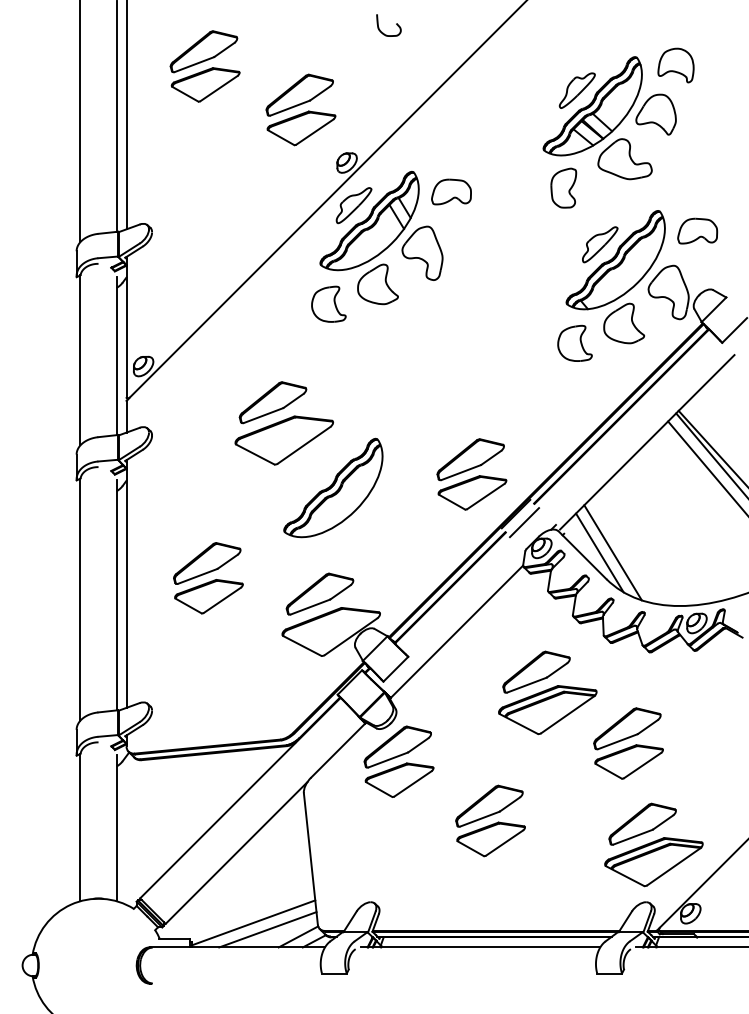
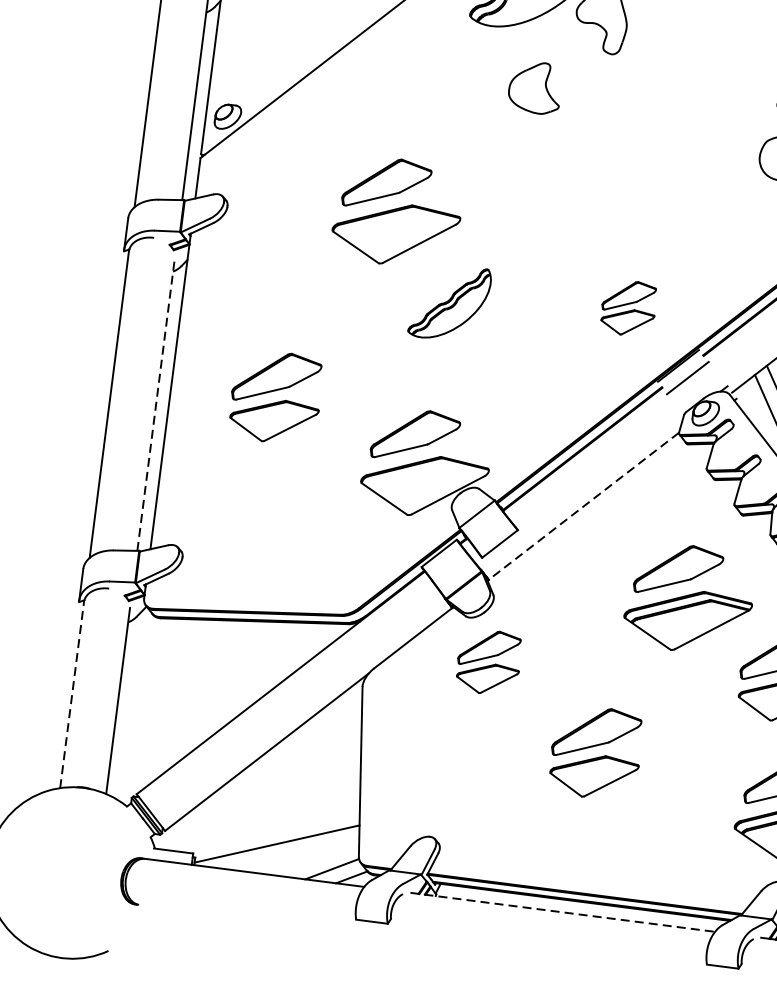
part: (377, 284) -> (534, 87), moved
part: (328, 303) -> (473, 66), removed
part: (471, 474) -> (628, 308), size x0.6
part: (333, 487) -> (450, 302), size x0.6
line: (116, 594) -> (156, 403), solid -> dashed
line: (456, 632) -> (583, 507), solid -> dashed
part: (398, 761) -> (488, 661), size x0.7
line: (80, 827) -> (72, 694), solid -> dashed
line: (267, 929) -> (293, 854), removed
line: (480, 947) -> (562, 912), solid -> dashed

